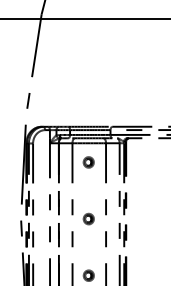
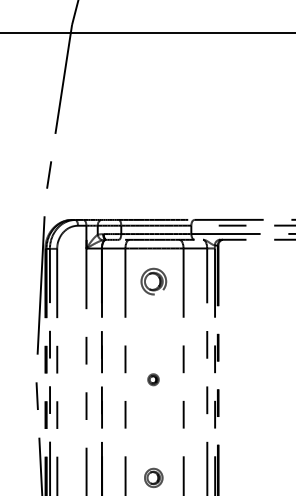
part: (88, 162) -> (153, 281), size x1.4
part: (88, 218) -> (153, 378), size x0.6

